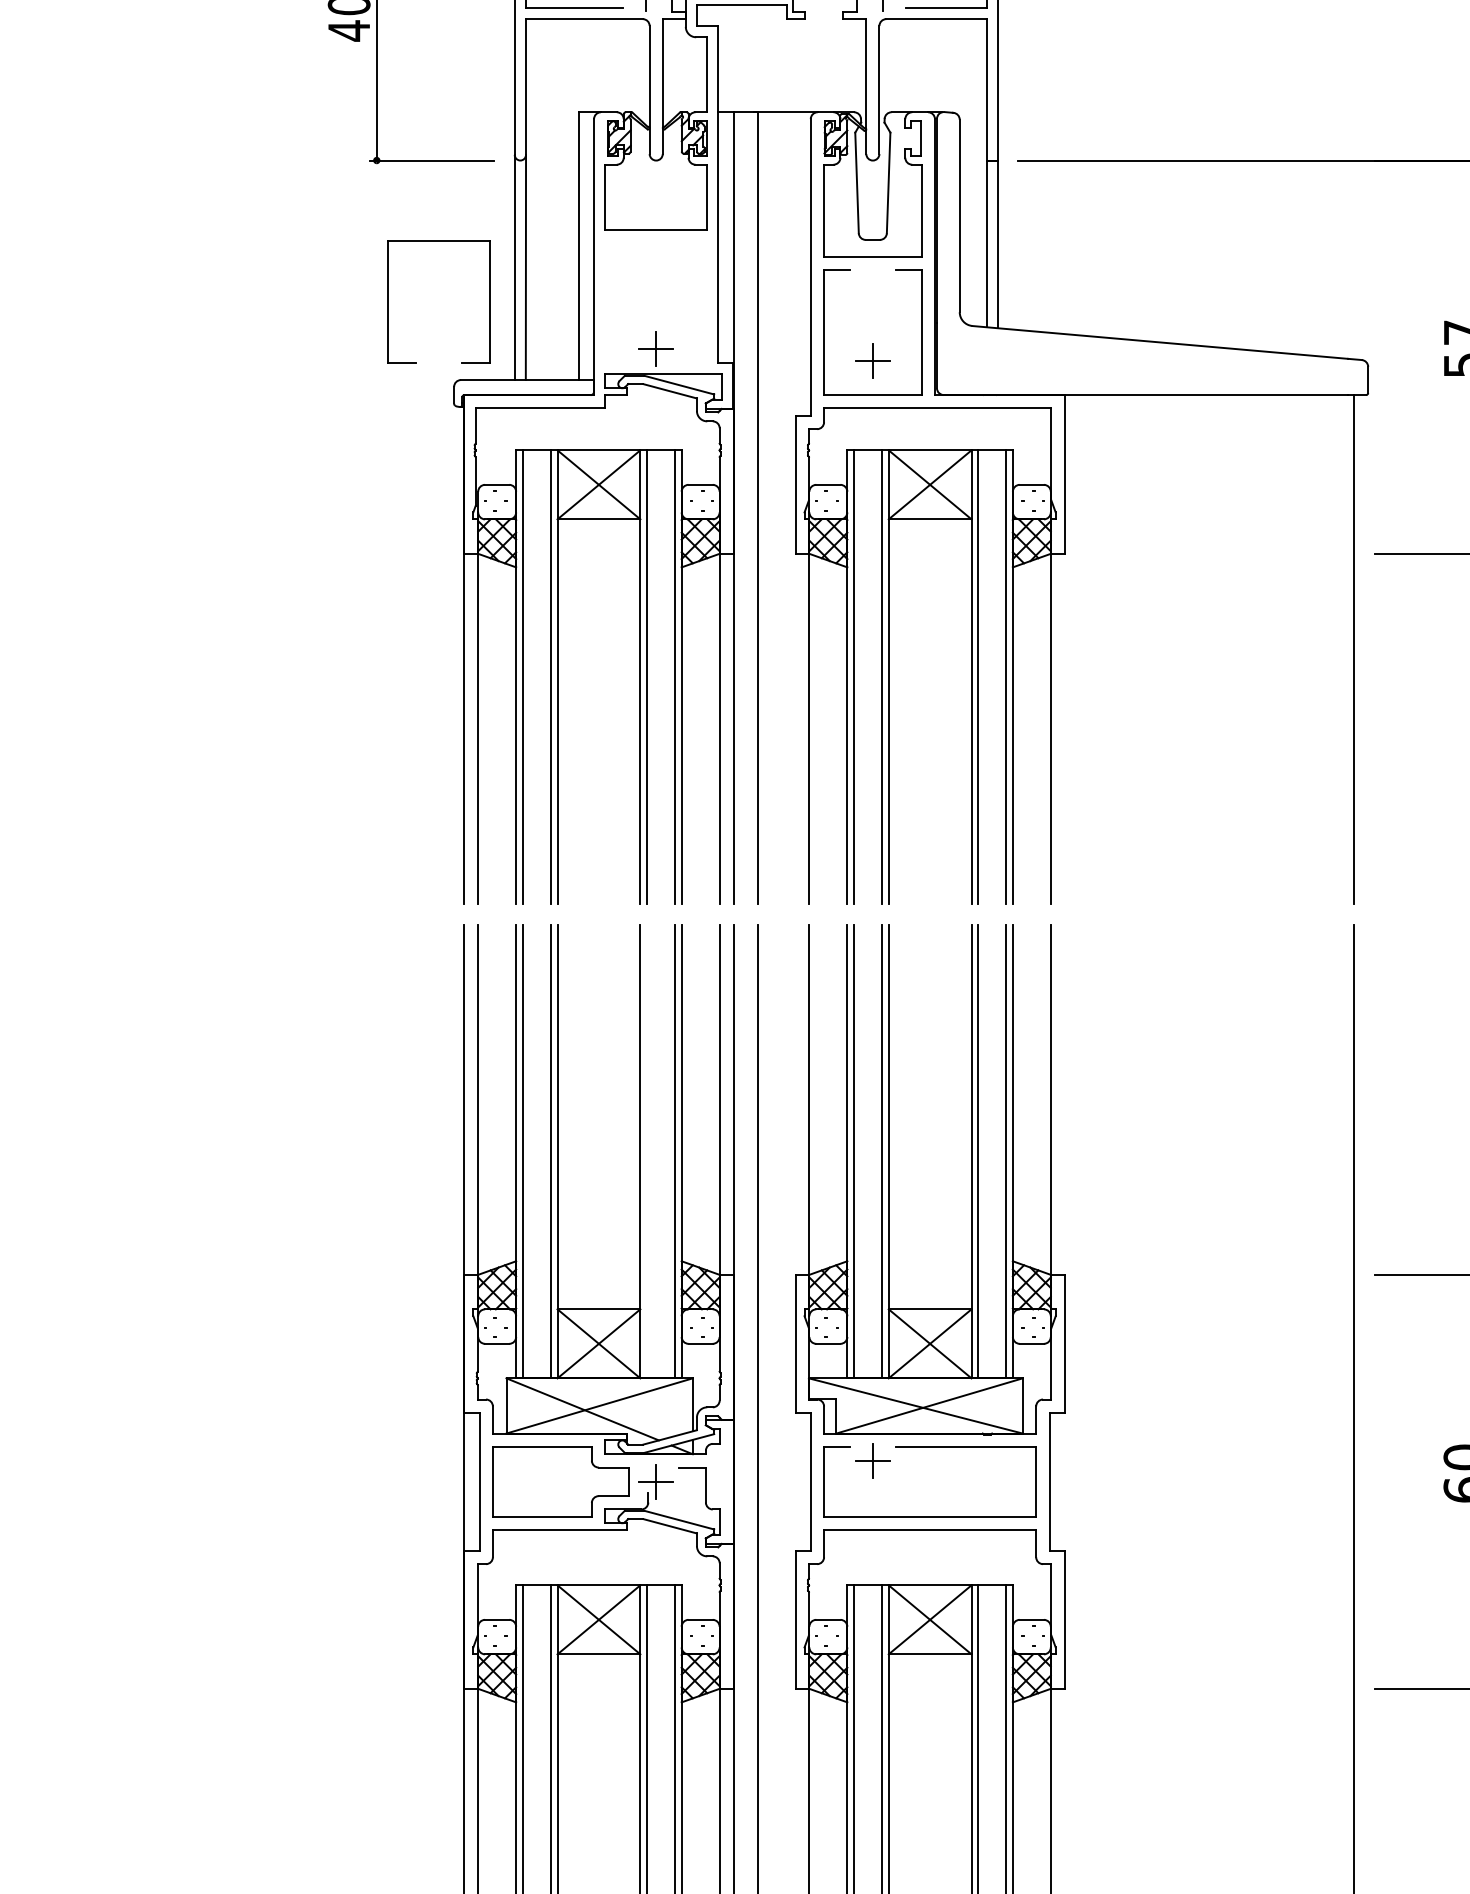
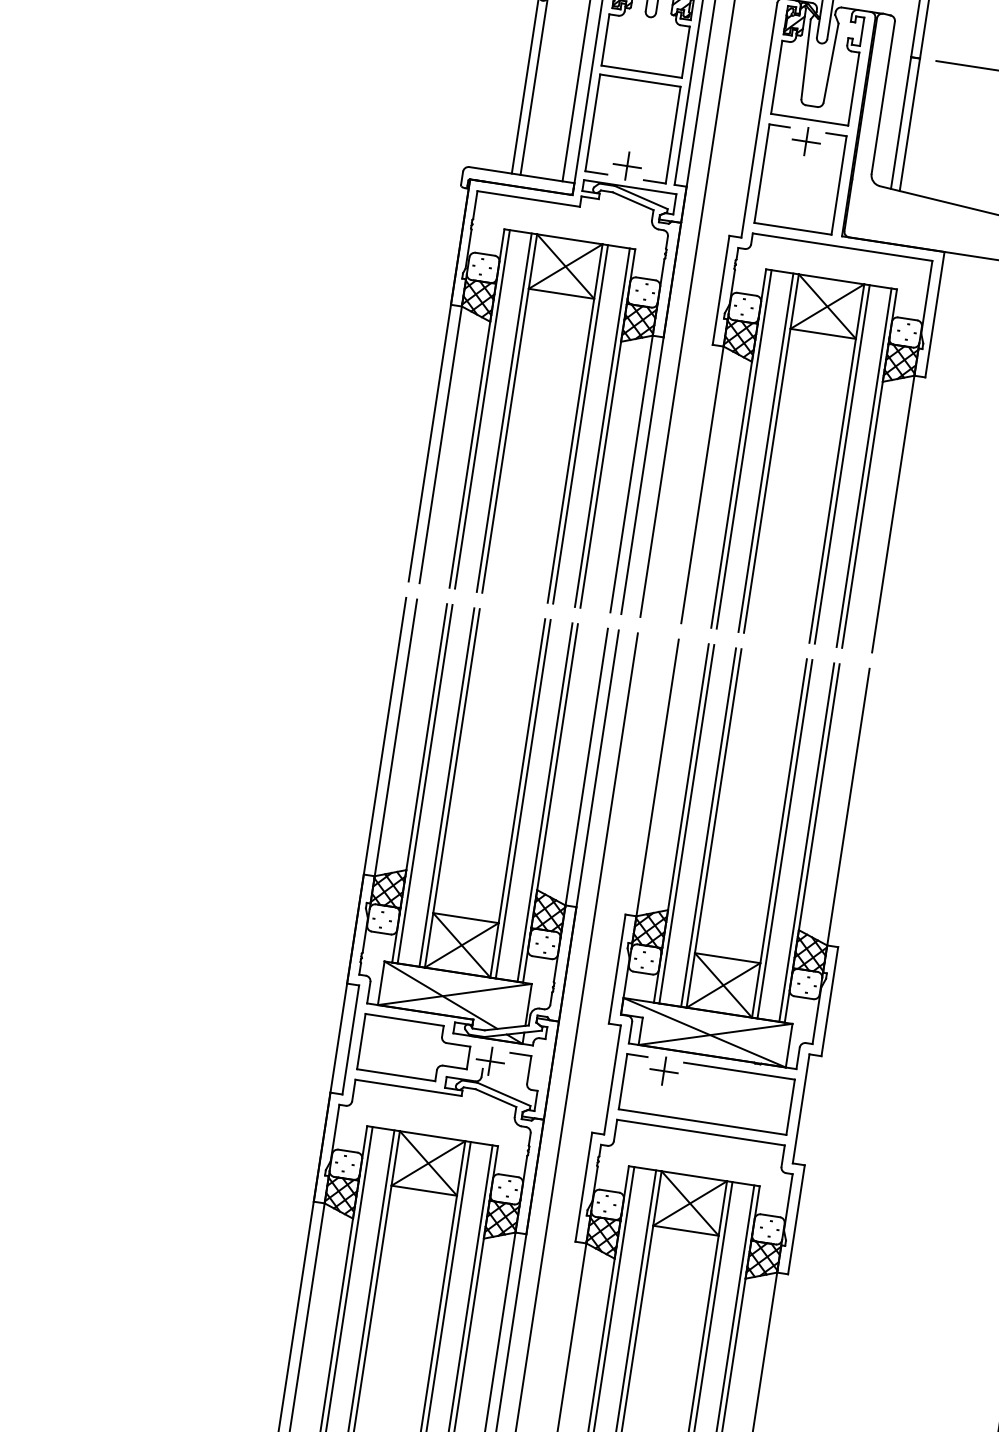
part: (388, 301) -> (593, 122), moved
part: (872, 360) -> (806, 141), moved
line: (647, 1151) -> (523, 799), added

